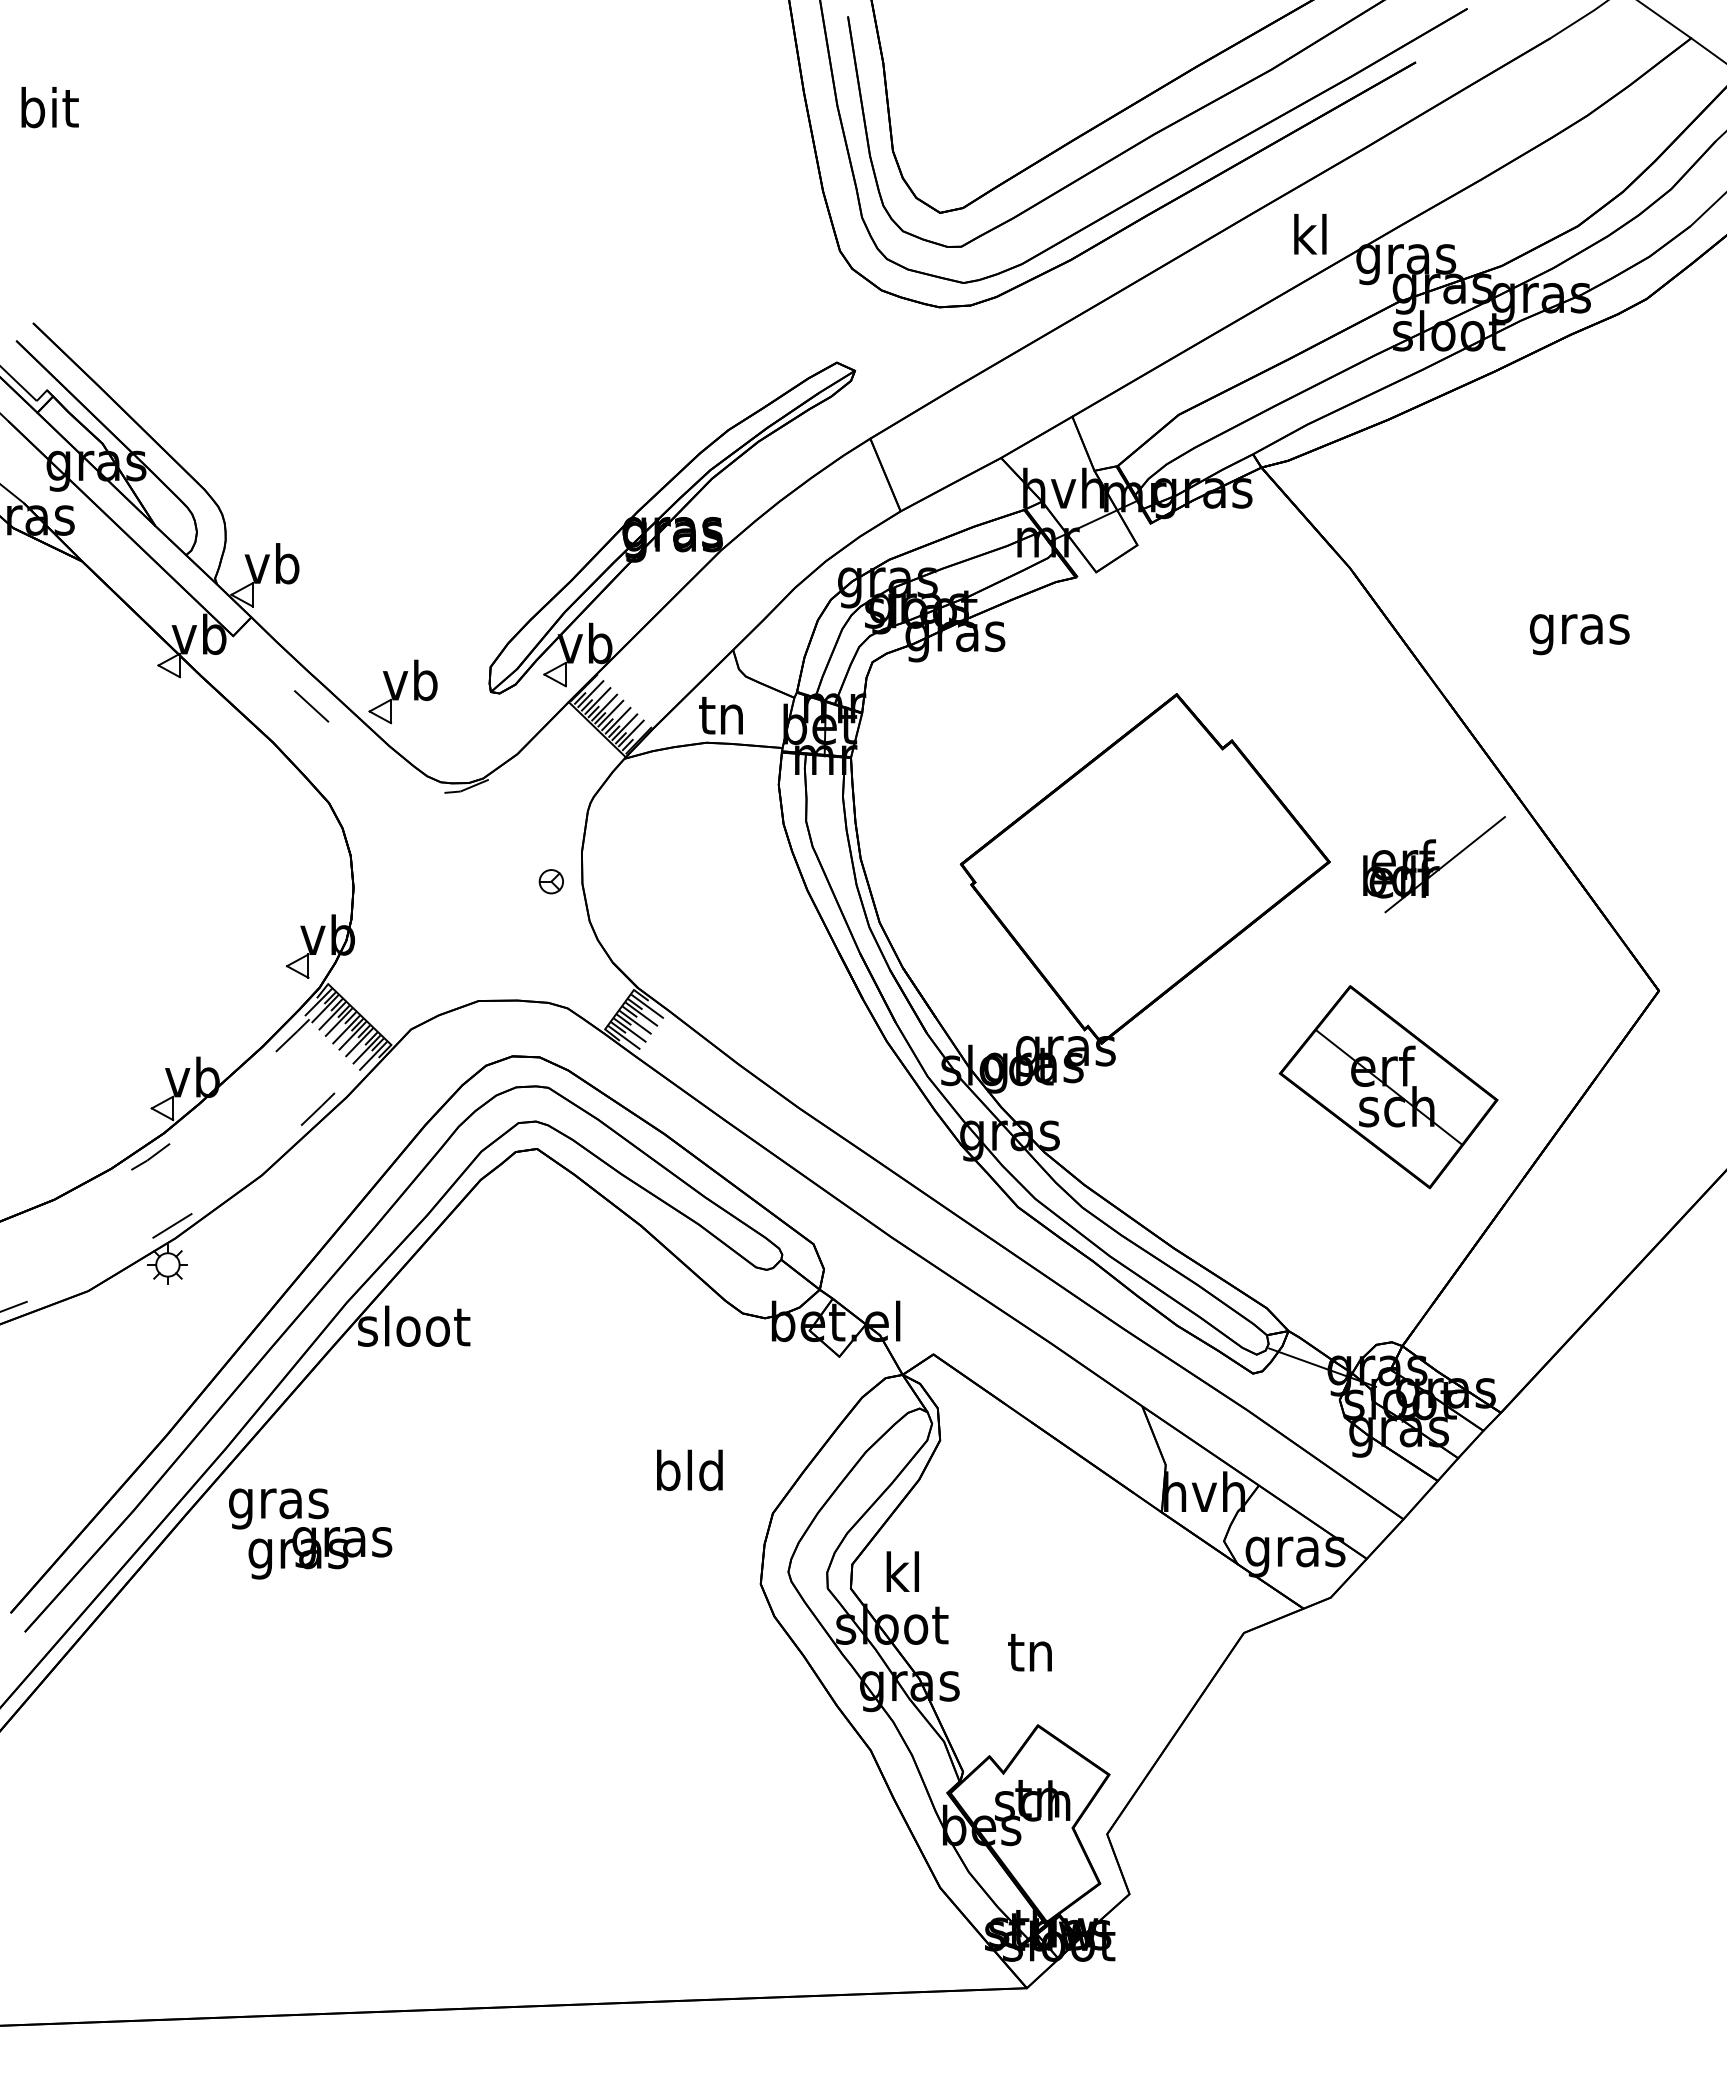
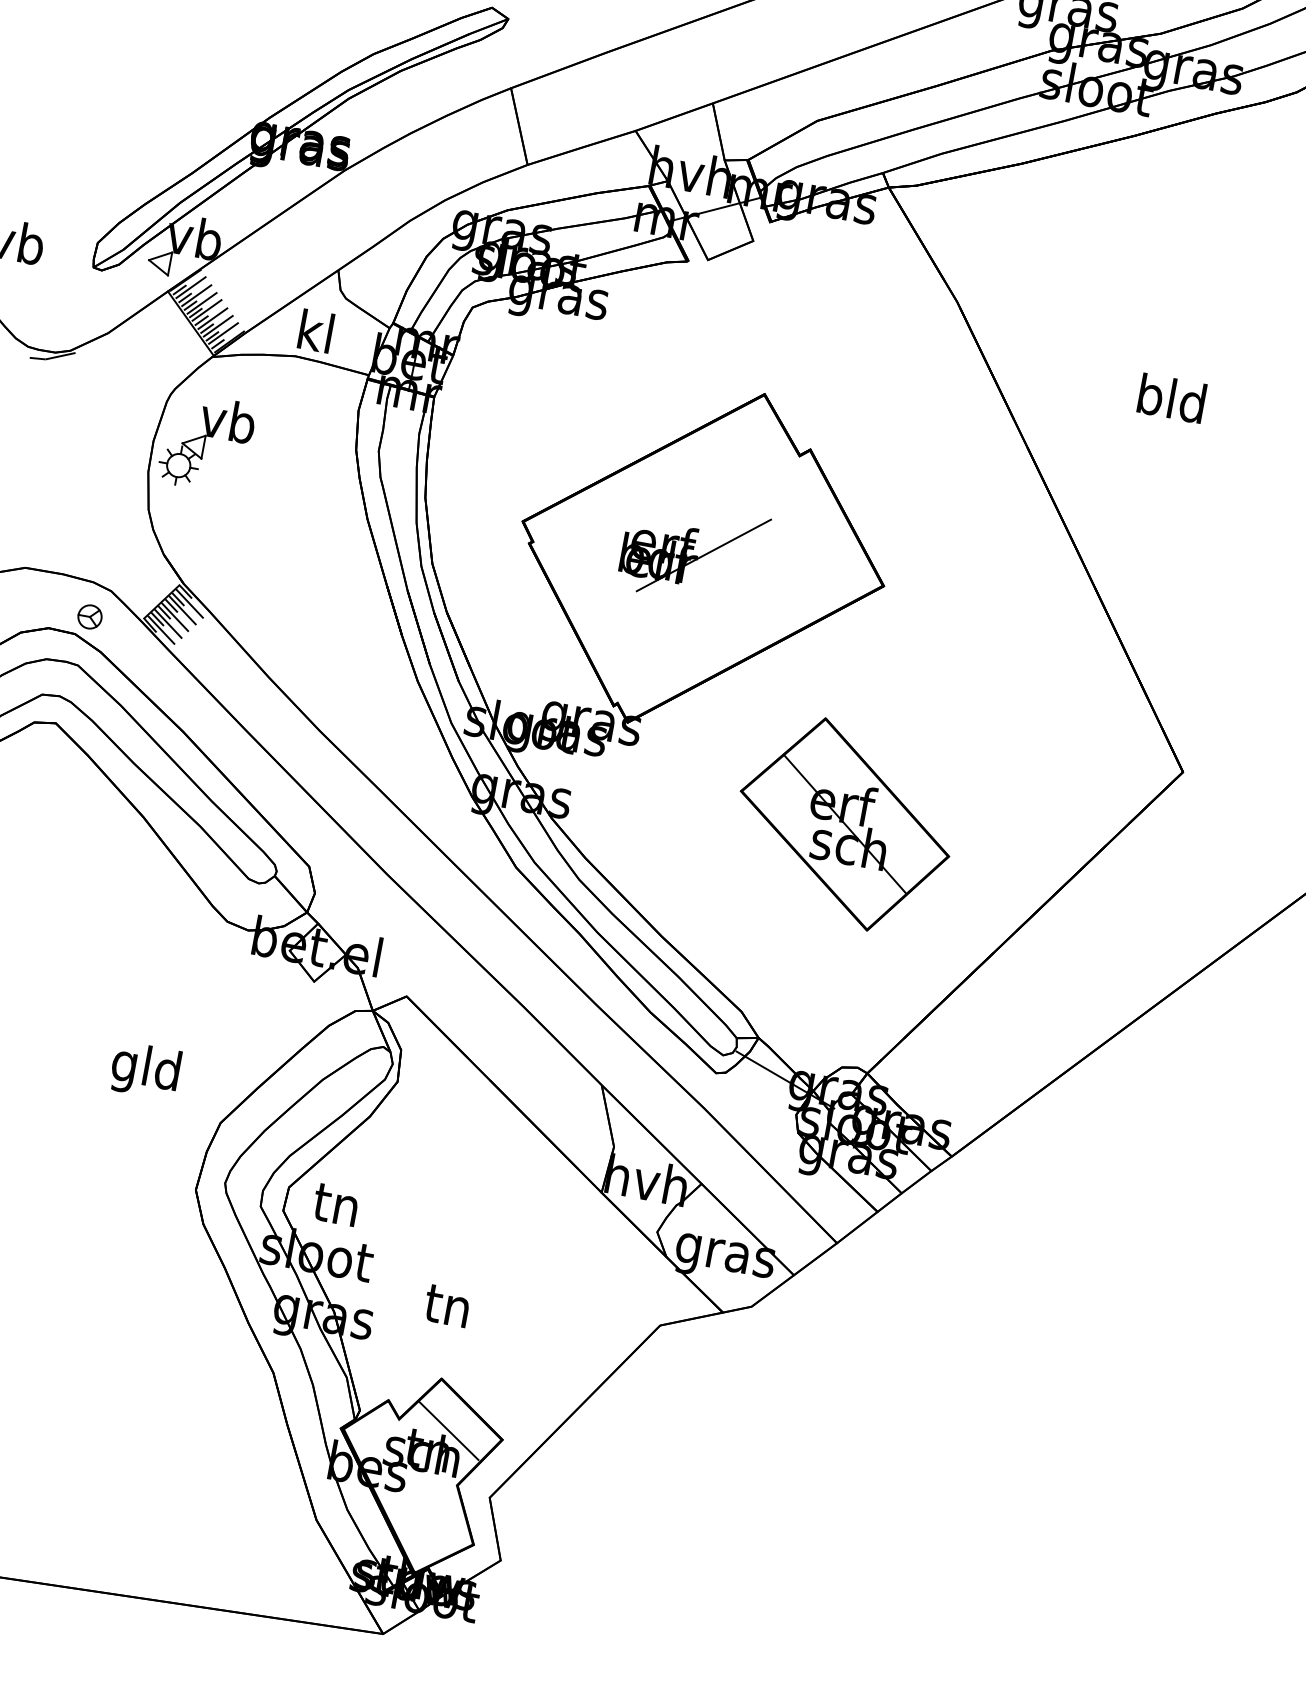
text: (1579, 629) -> (1170, 403), gras -> bld
text: (720, 713) -> (314, 330), tn -> kl
part: (634, 844) -> (206, 442), added
part: (1434, 864) -> (693, 553), moved
part: (550, 881) -> (89, 616), moved
part: (1388, 1087) -> (844, 824), moved
text: (667, 1475) -> (124, 1066), bld -> gld
text: (901, 1571) -> (335, 1203), kl -> tn
line: (1054, 1775) -> (448, 1430), added

